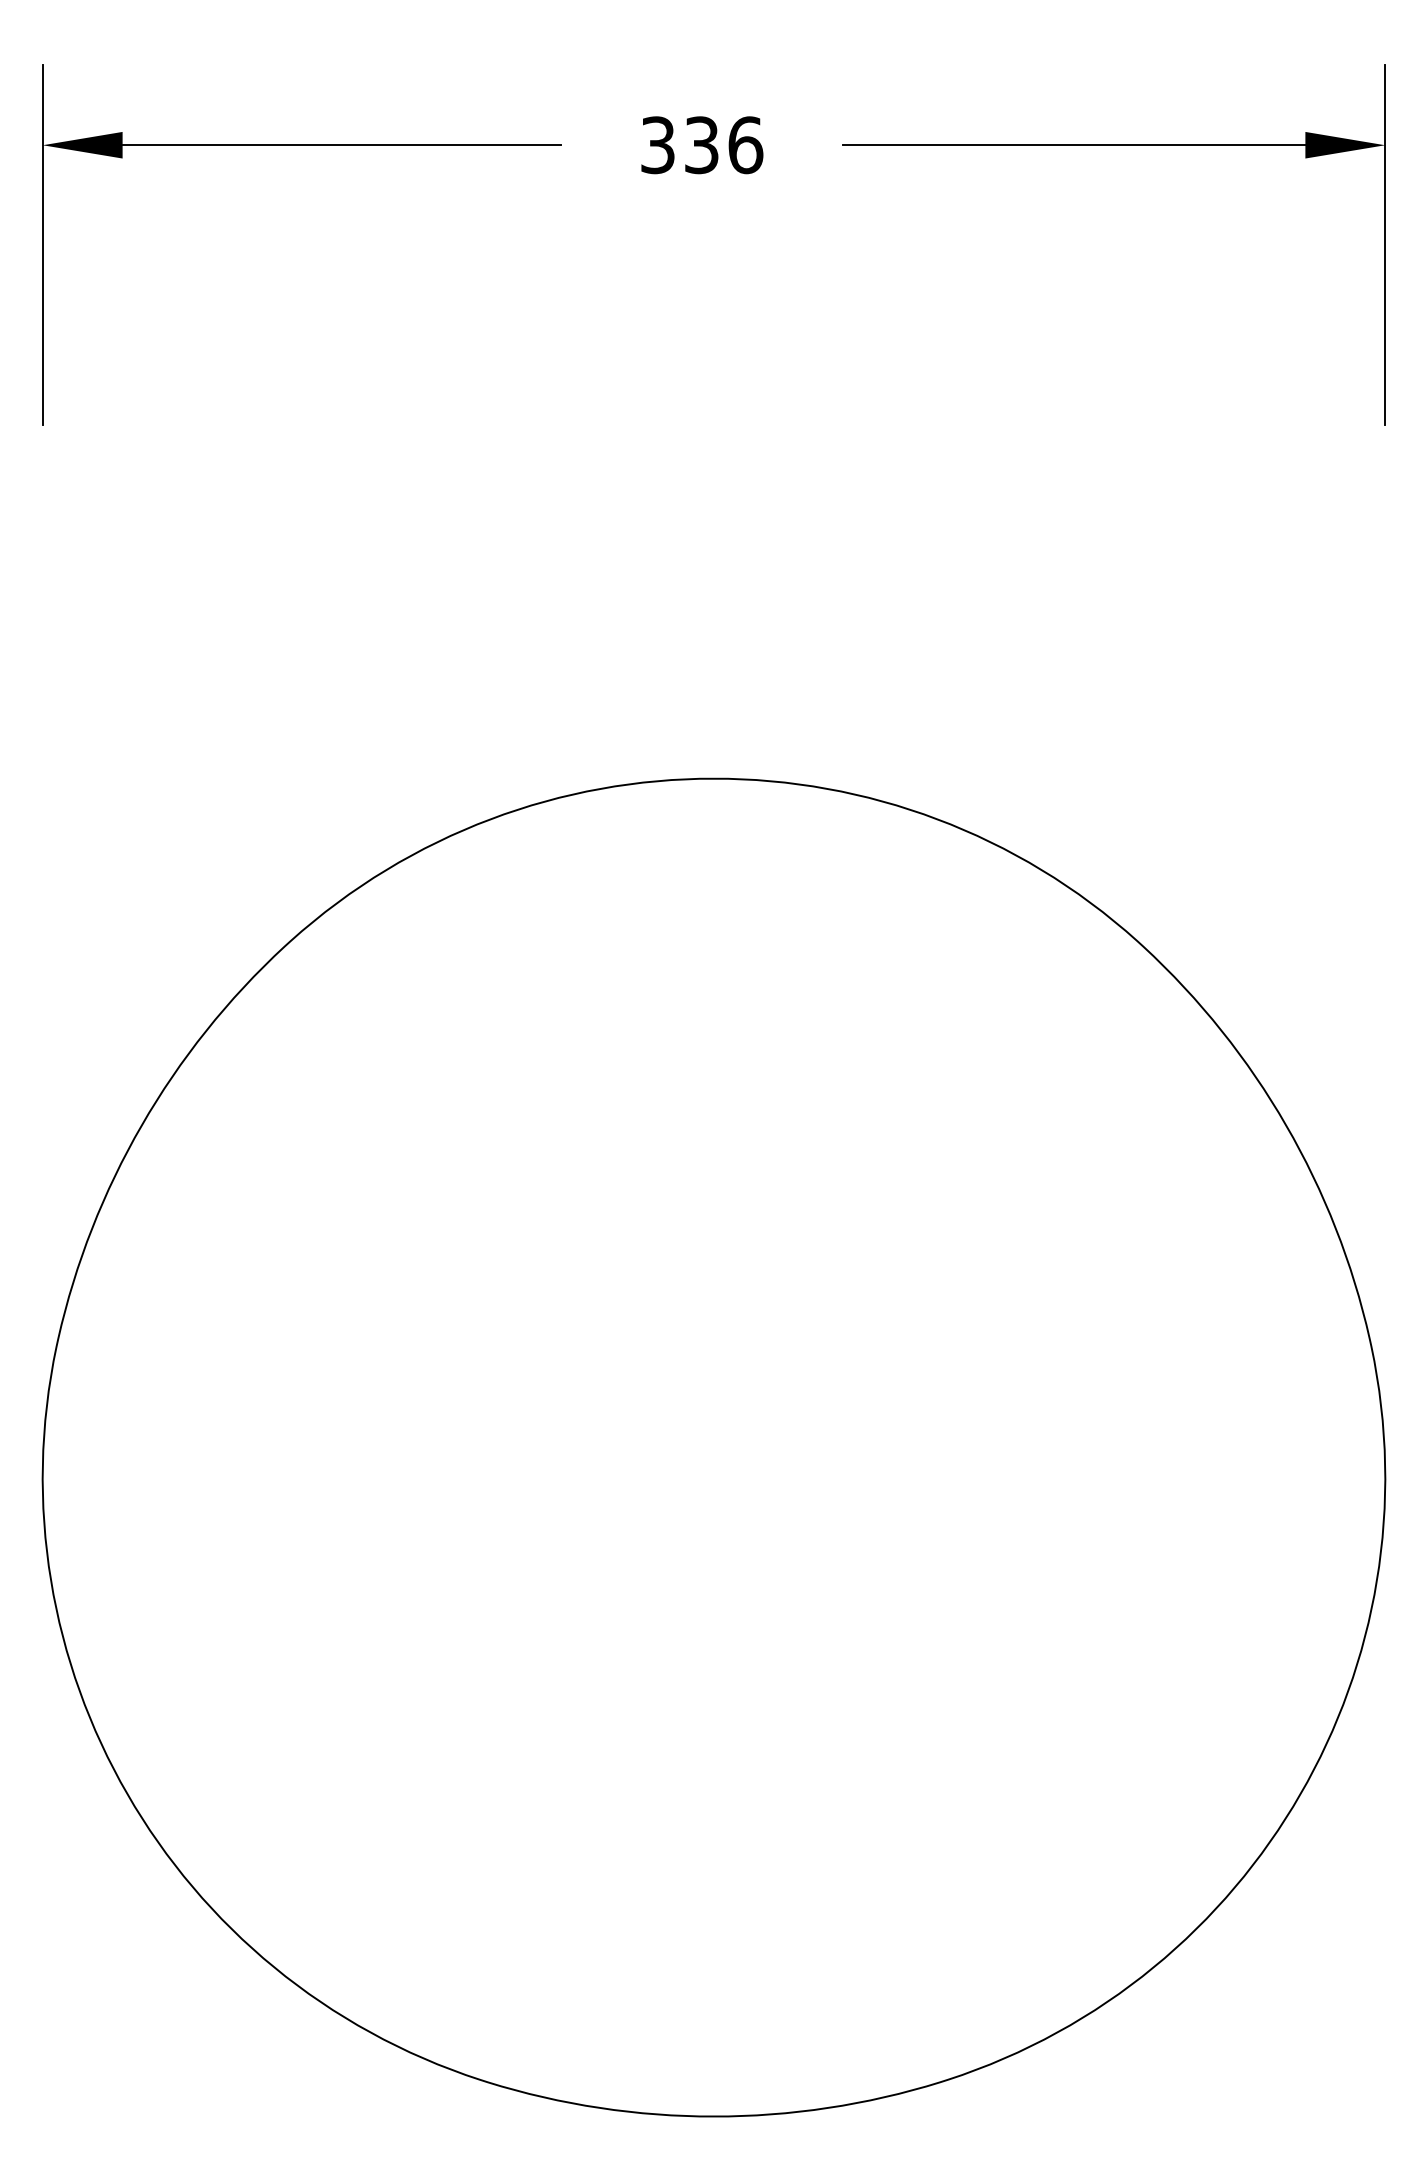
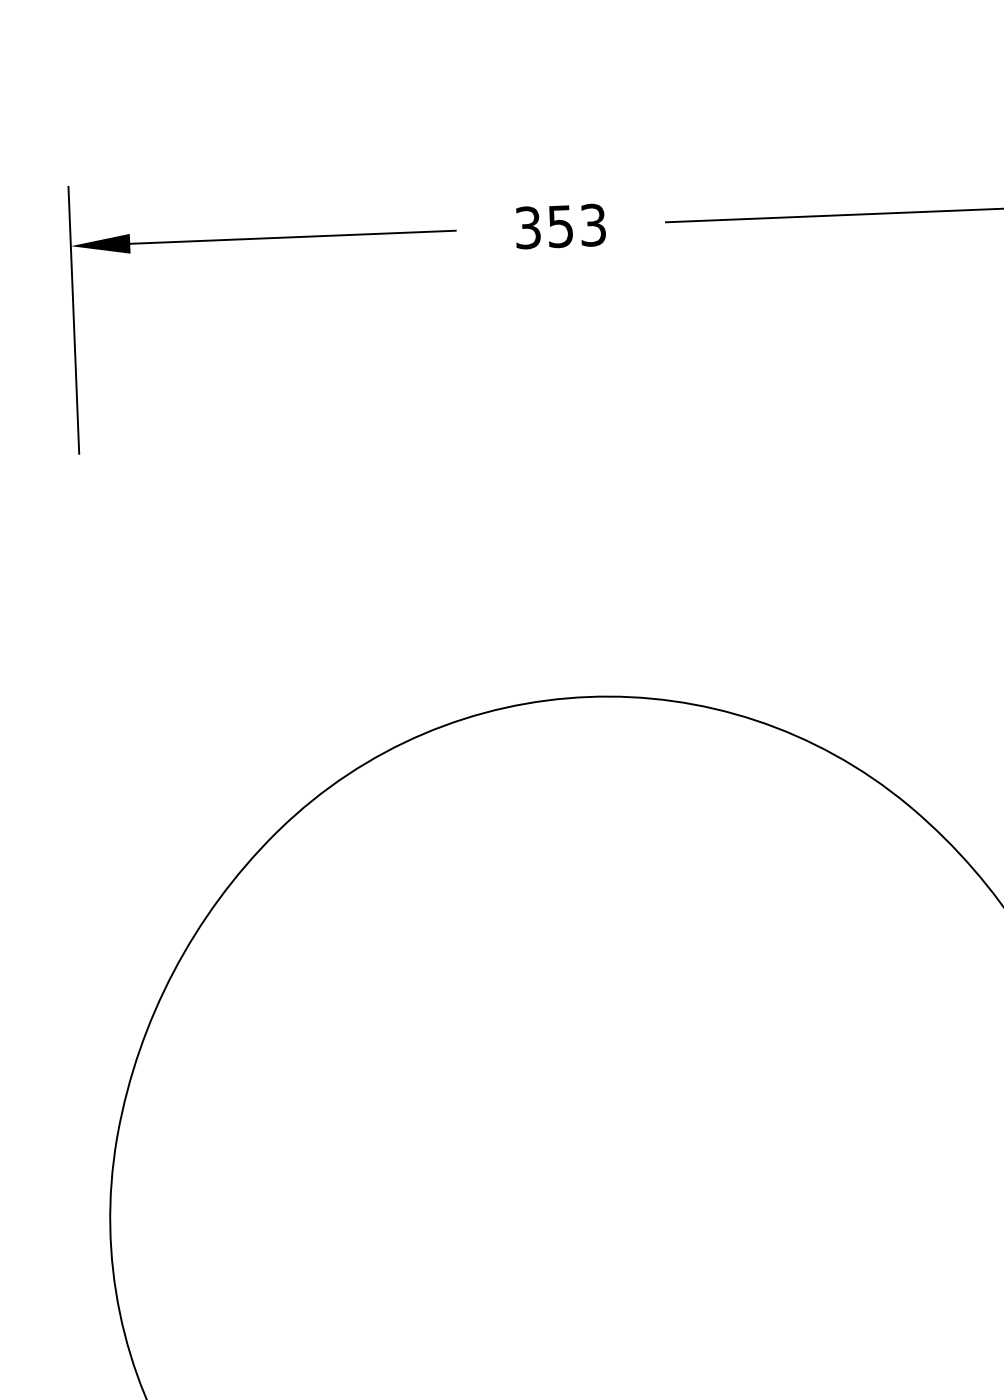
text: (724, 145) -> (577, 226), 336 -> 353

